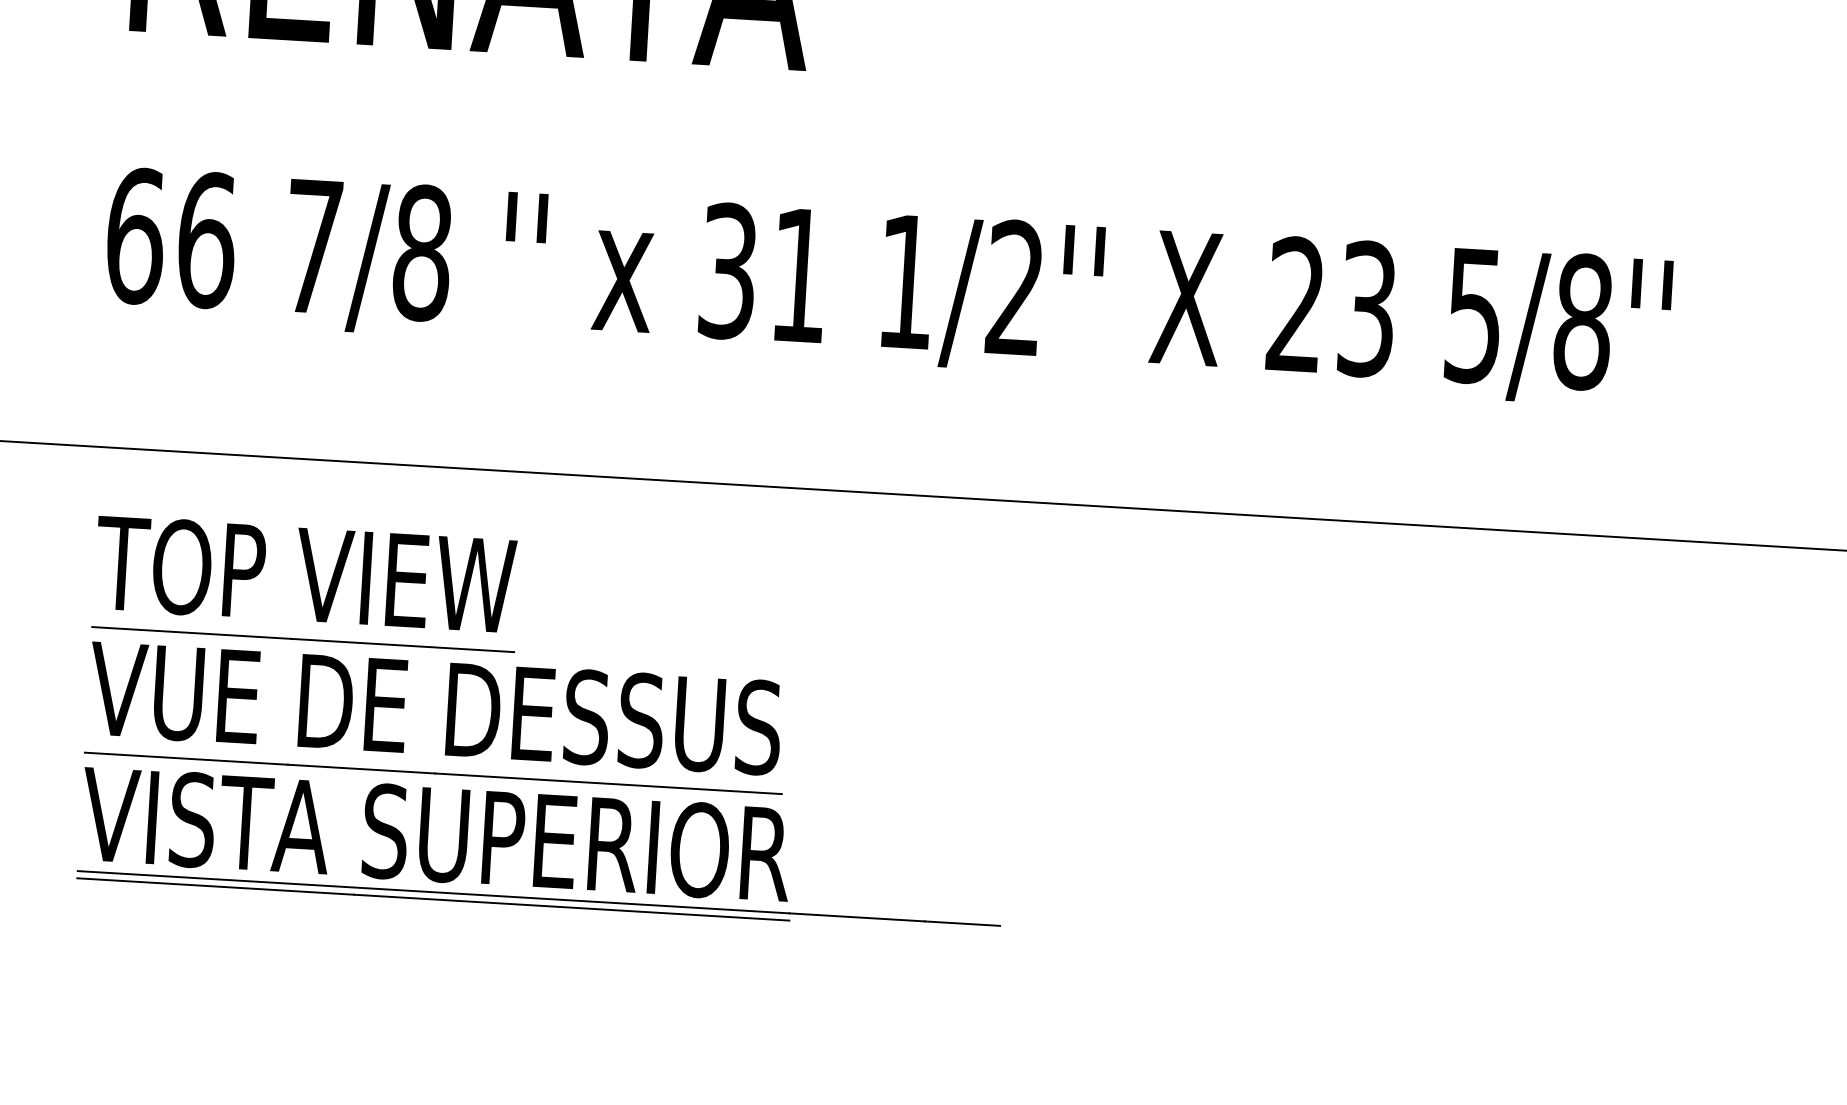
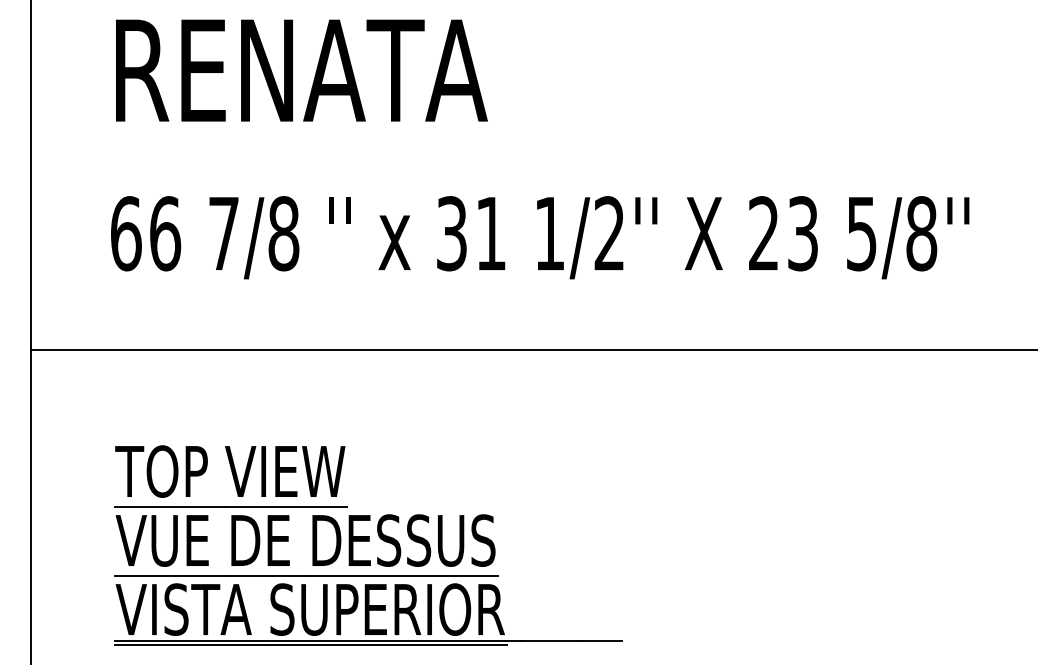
part: (549, 724) -> (368, 545), moved

